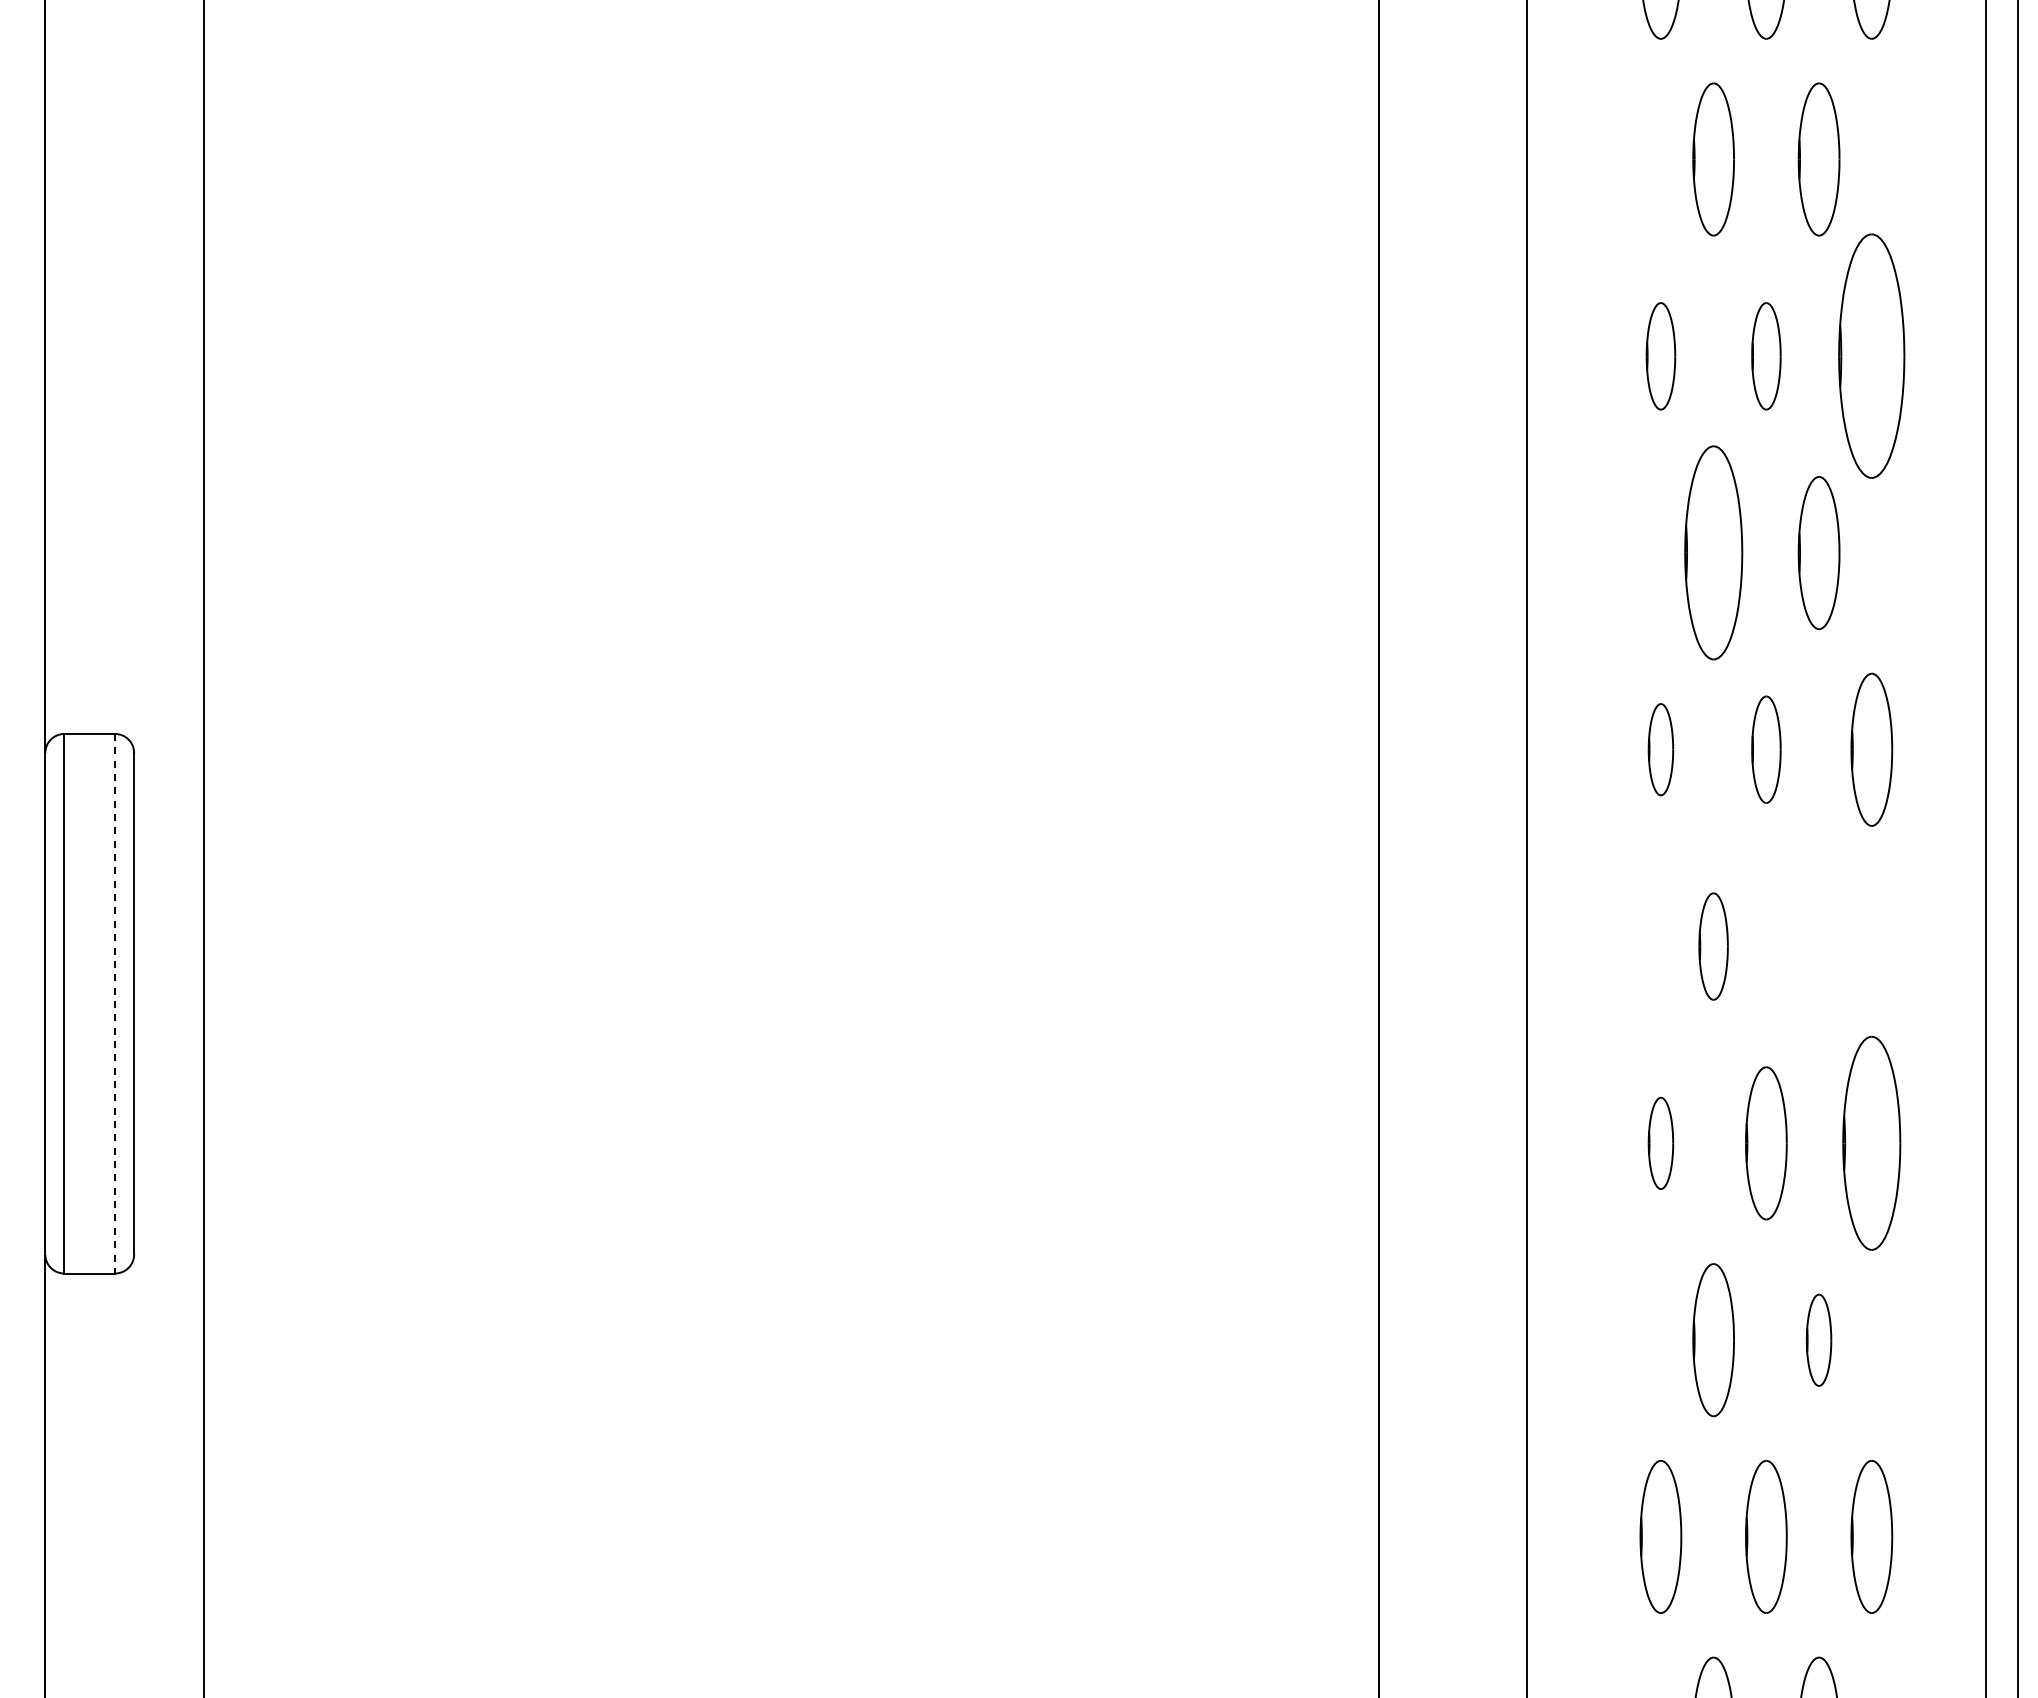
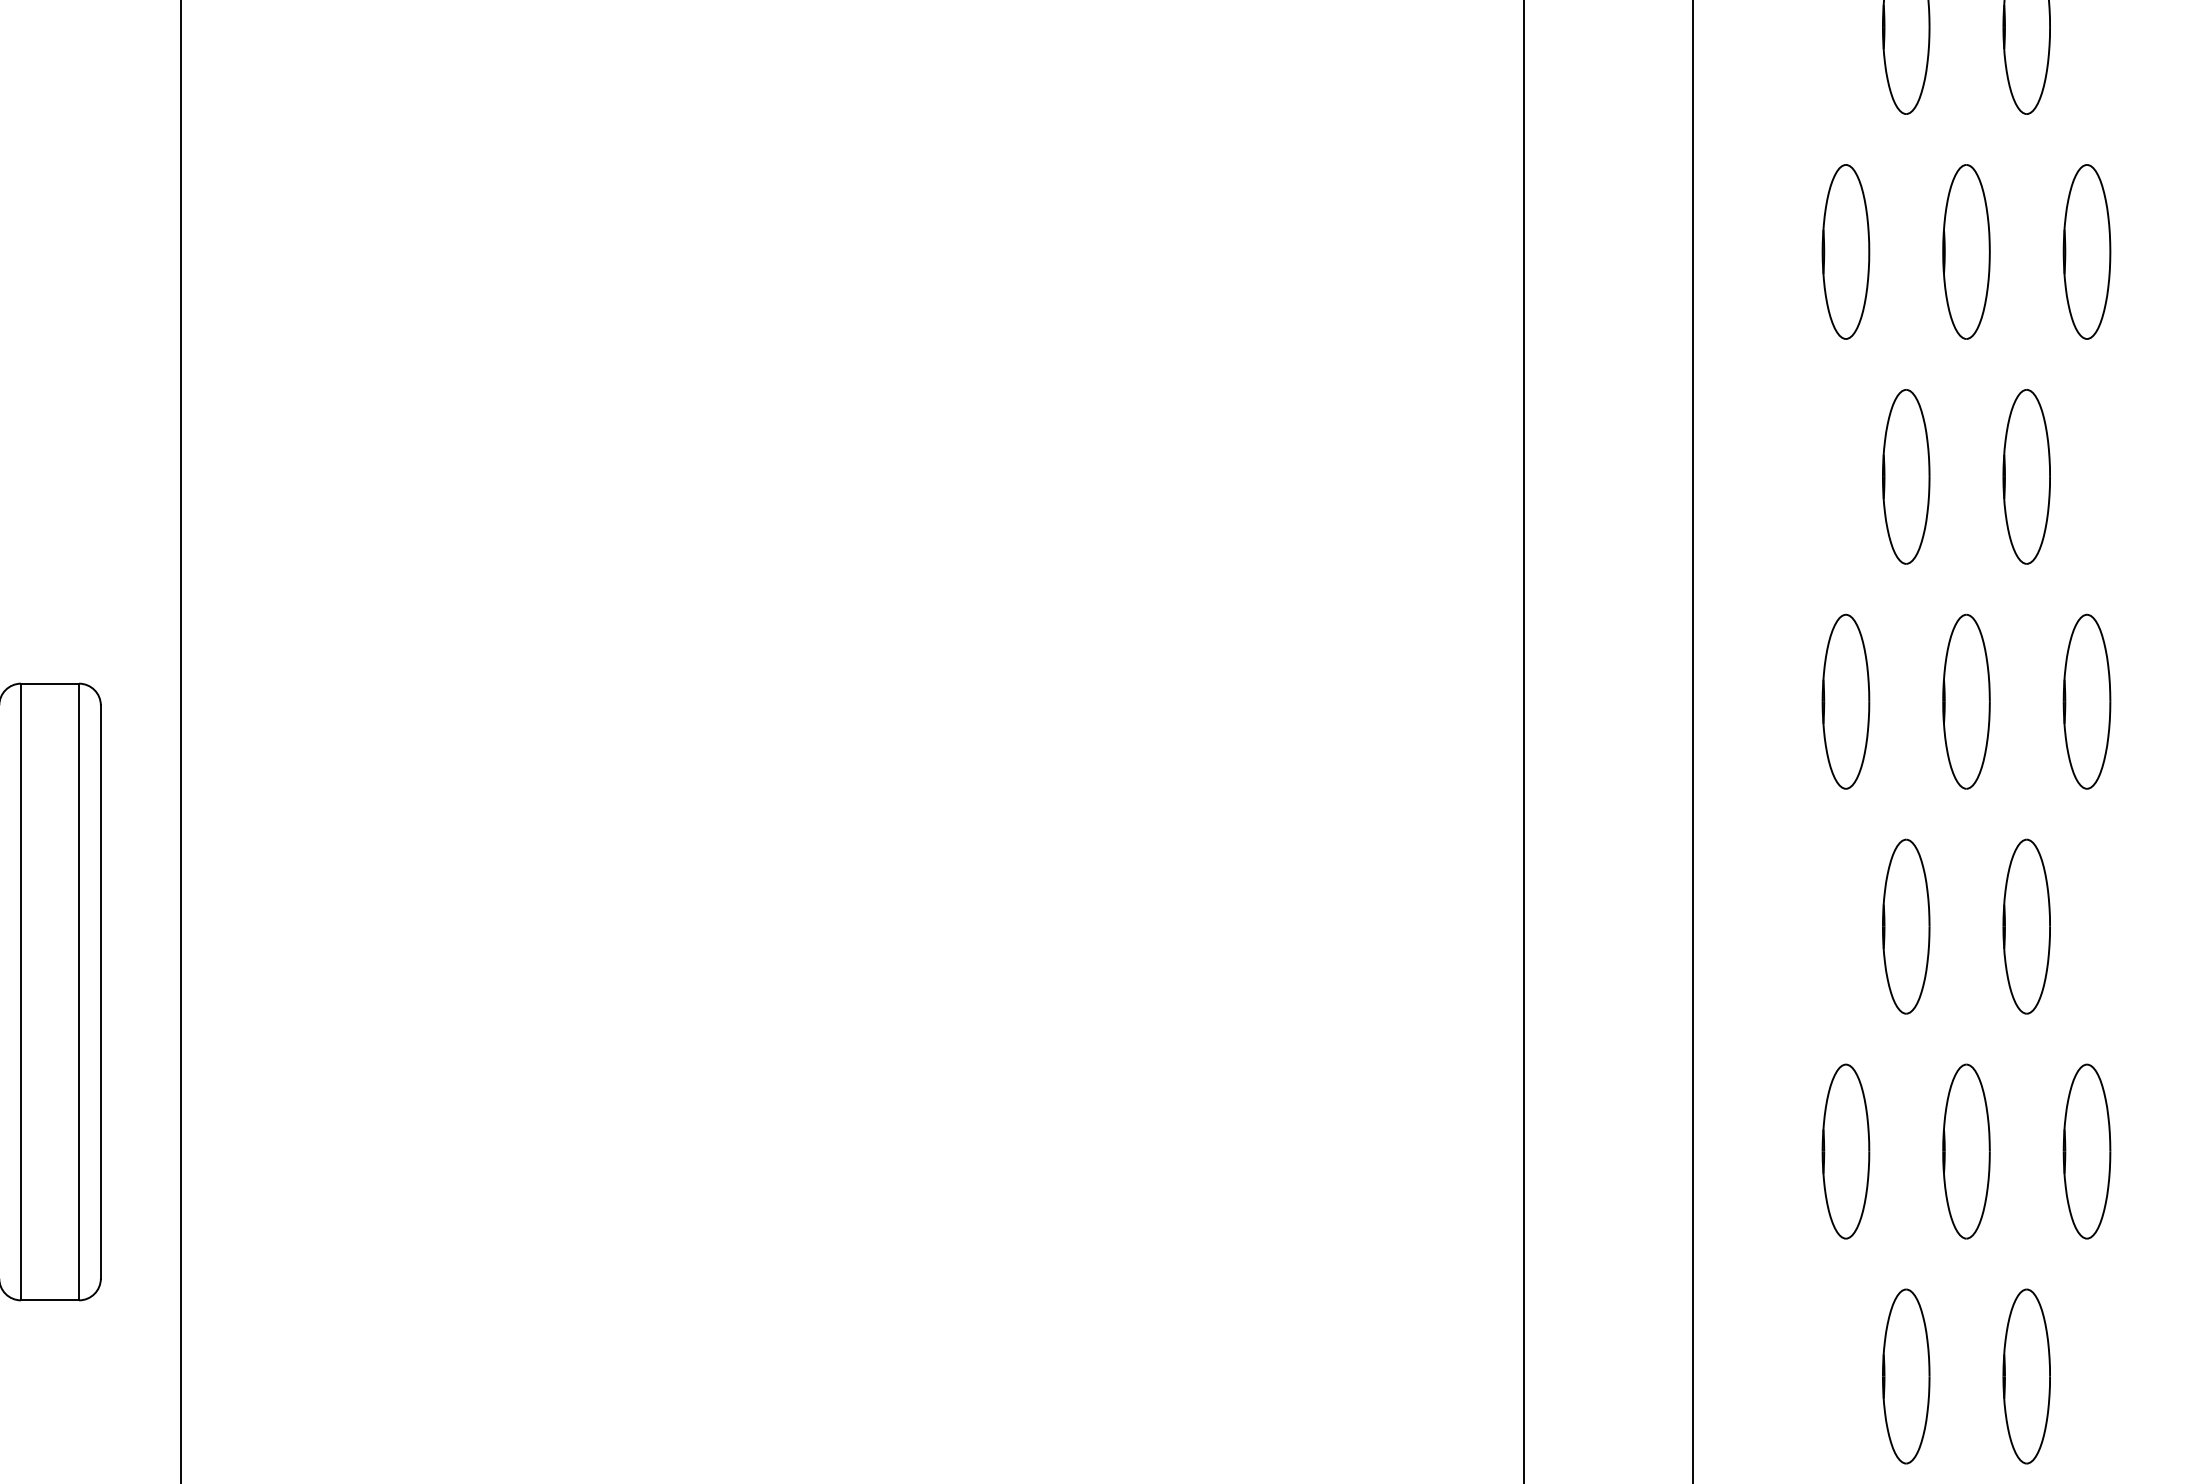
part: (1660, 356) -> (1845, 252), size x1.43
part: (1766, 356) -> (1966, 252), size x1.43
part: (1871, 356) -> (2086, 252), size x0.62
part: (1713, 553) -> (1906, 477), size x0.71
part: (1660, 749) -> (1845, 701), size x1.67
part: (1766, 749) -> (1966, 701), size x1.43
part: (1713, 946) -> (1906, 926), size x1.43
part: (1818, 946) -> (2026, 926), added
line: (115, 1003) -> (79, 991), dashed -> solid
part: (1660, 1143) -> (1845, 1151), size x1.67
part: (1871, 1143) -> (2086, 1151), size x0.71
part: (1818, 1340) -> (2026, 1376), size x1.67

